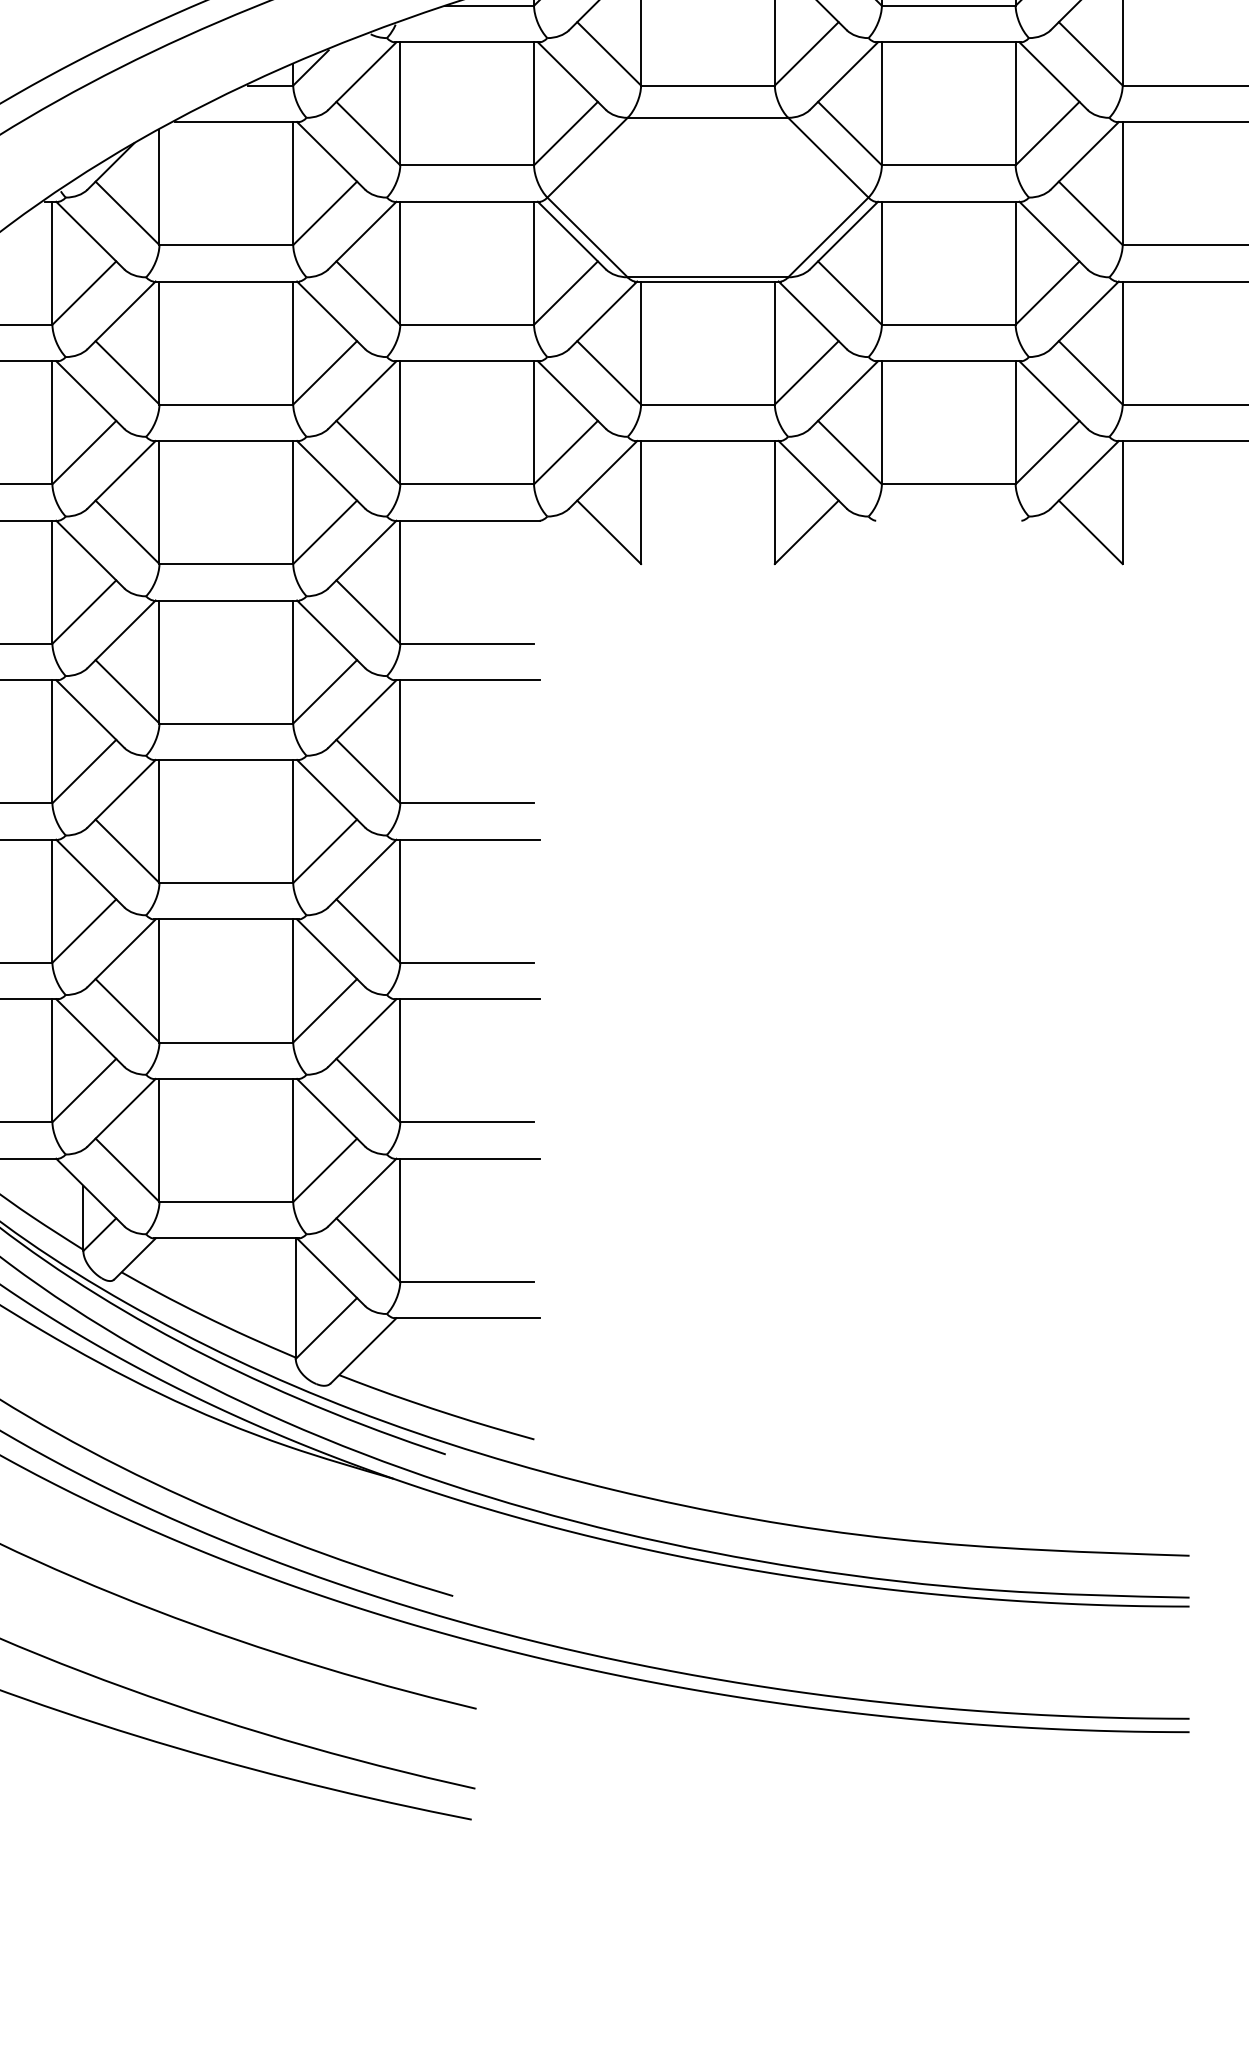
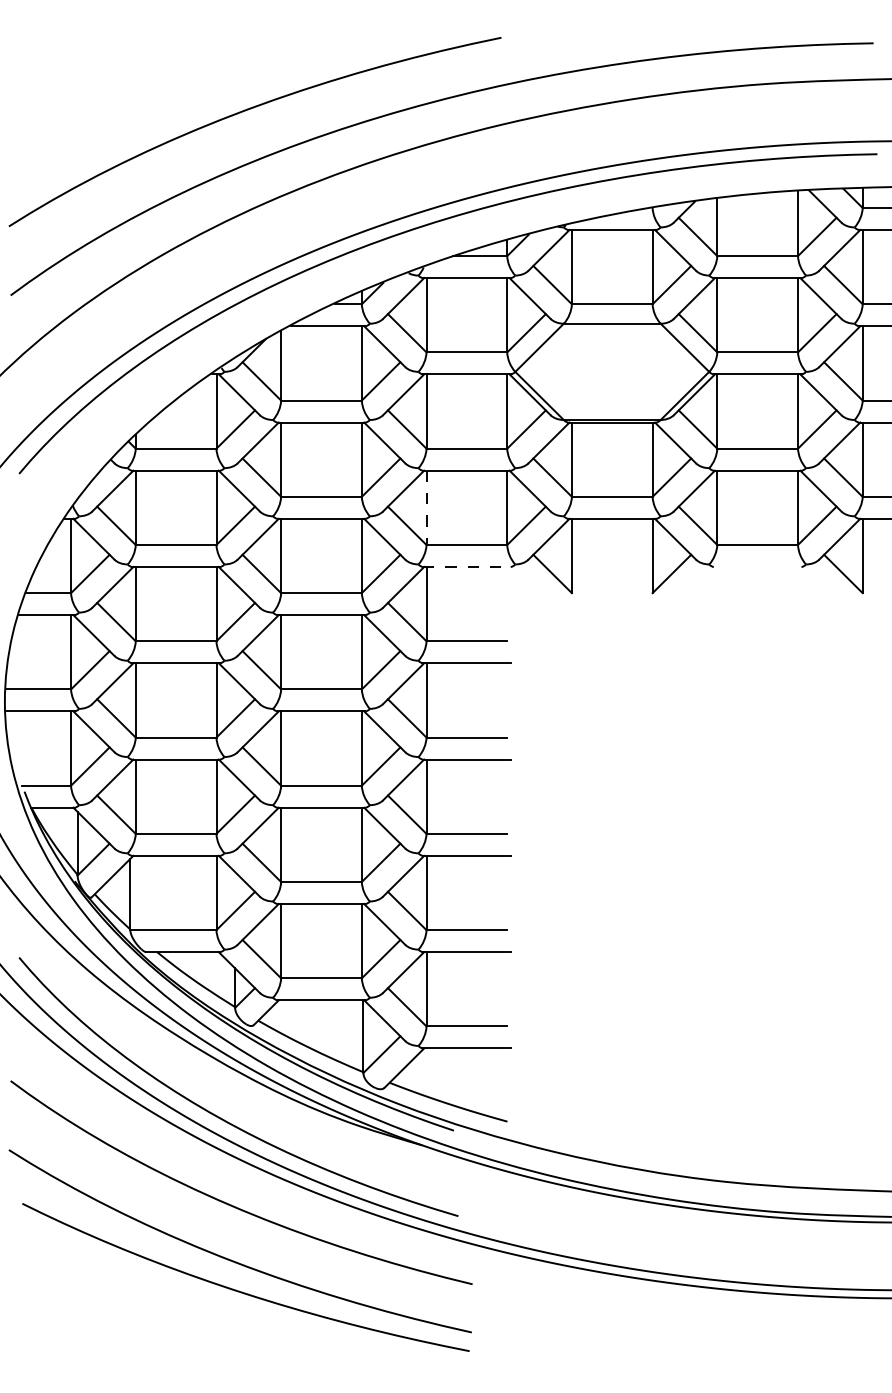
line: (400, 423) -> (426, 508), solid -> dashed
line: (466, 519) -> (466, 566), solid -> dashed

